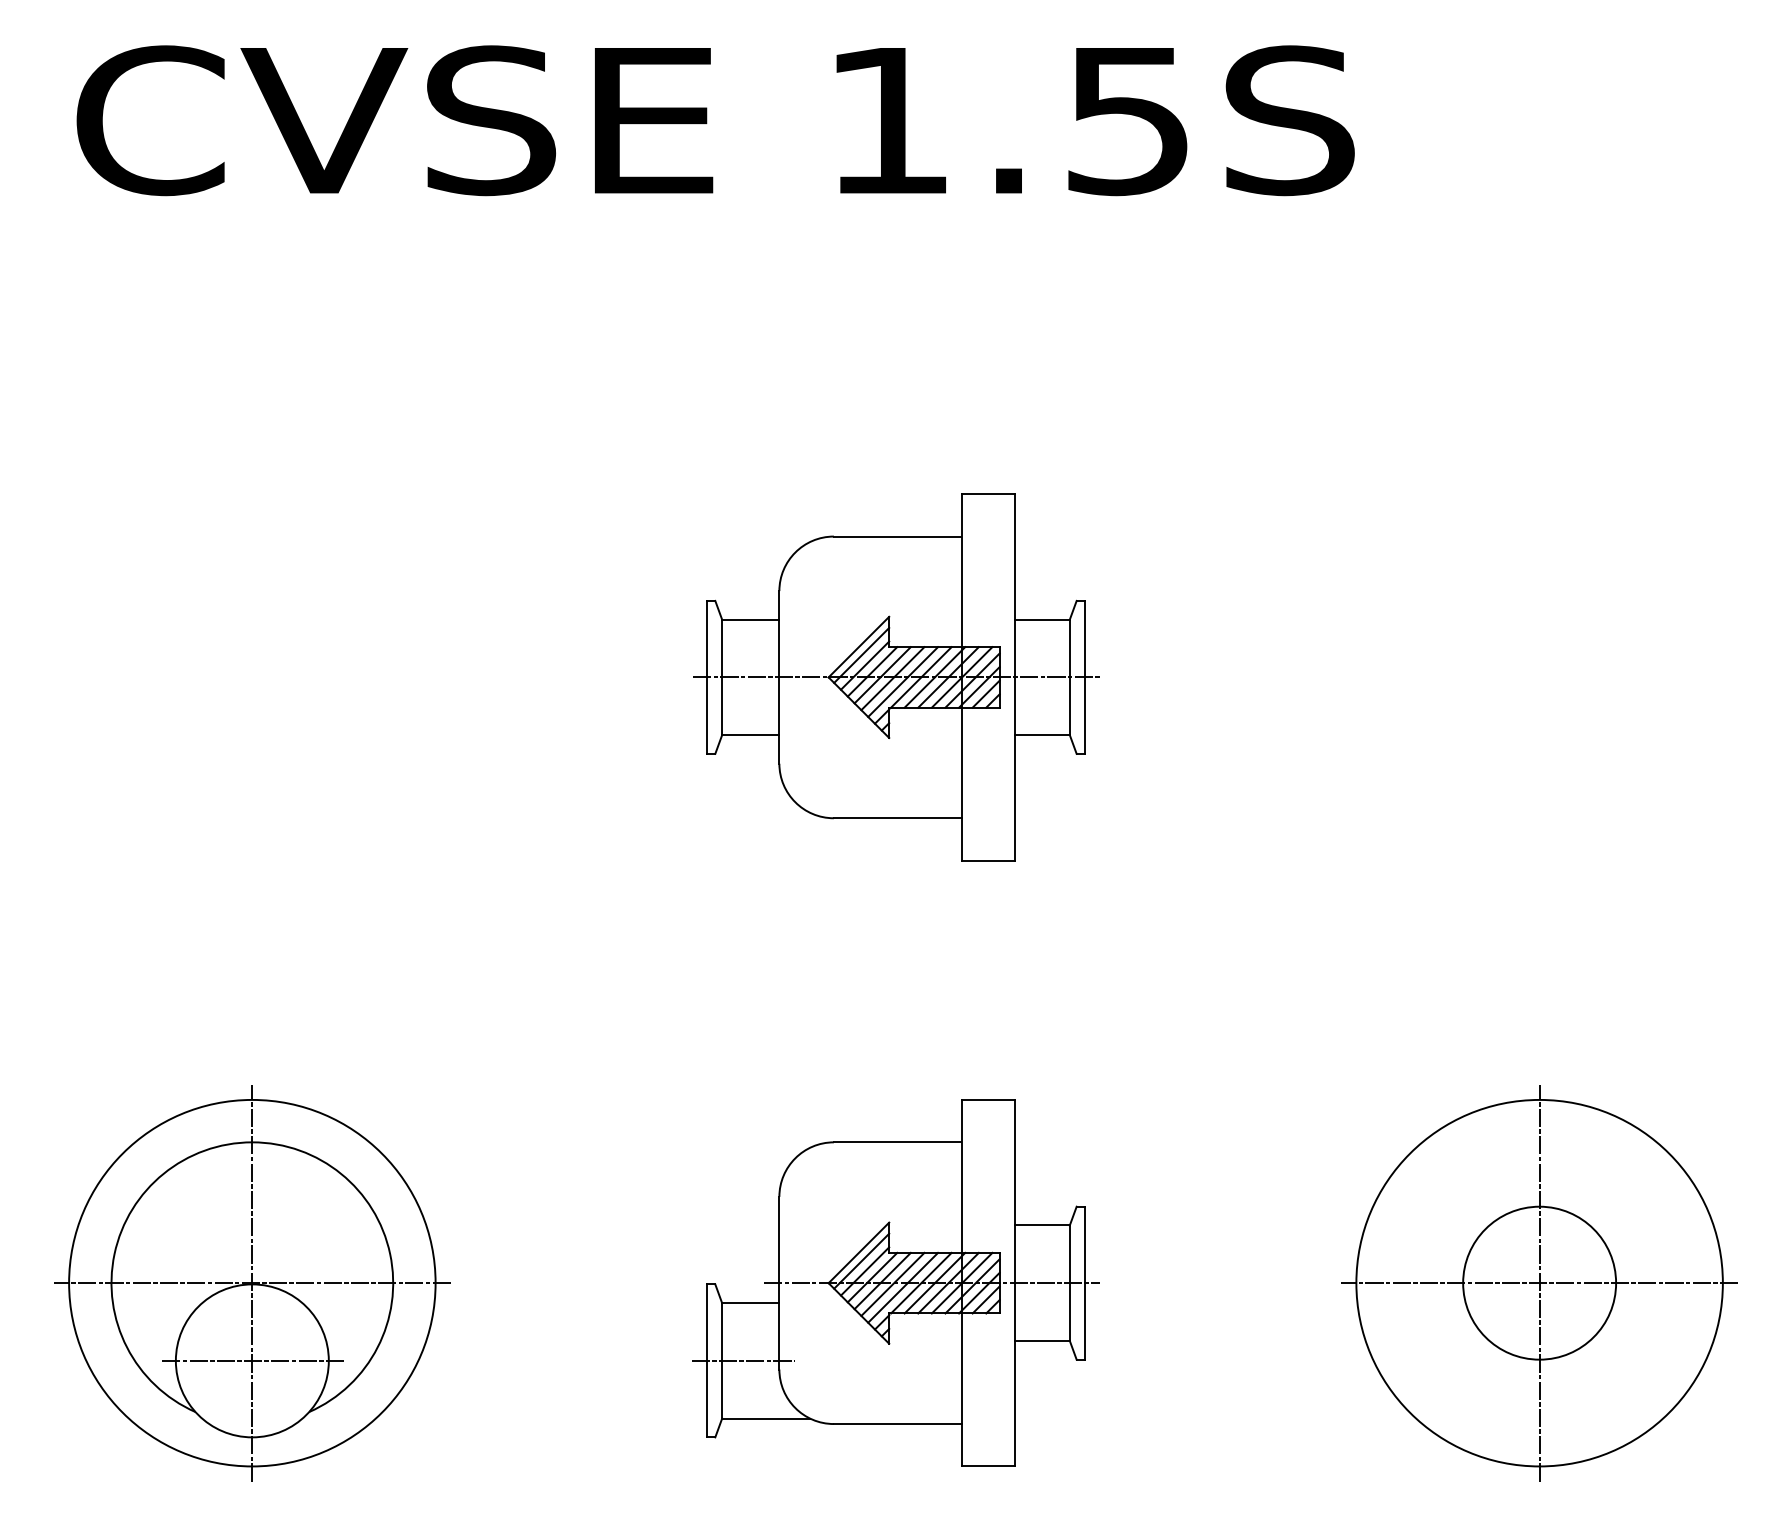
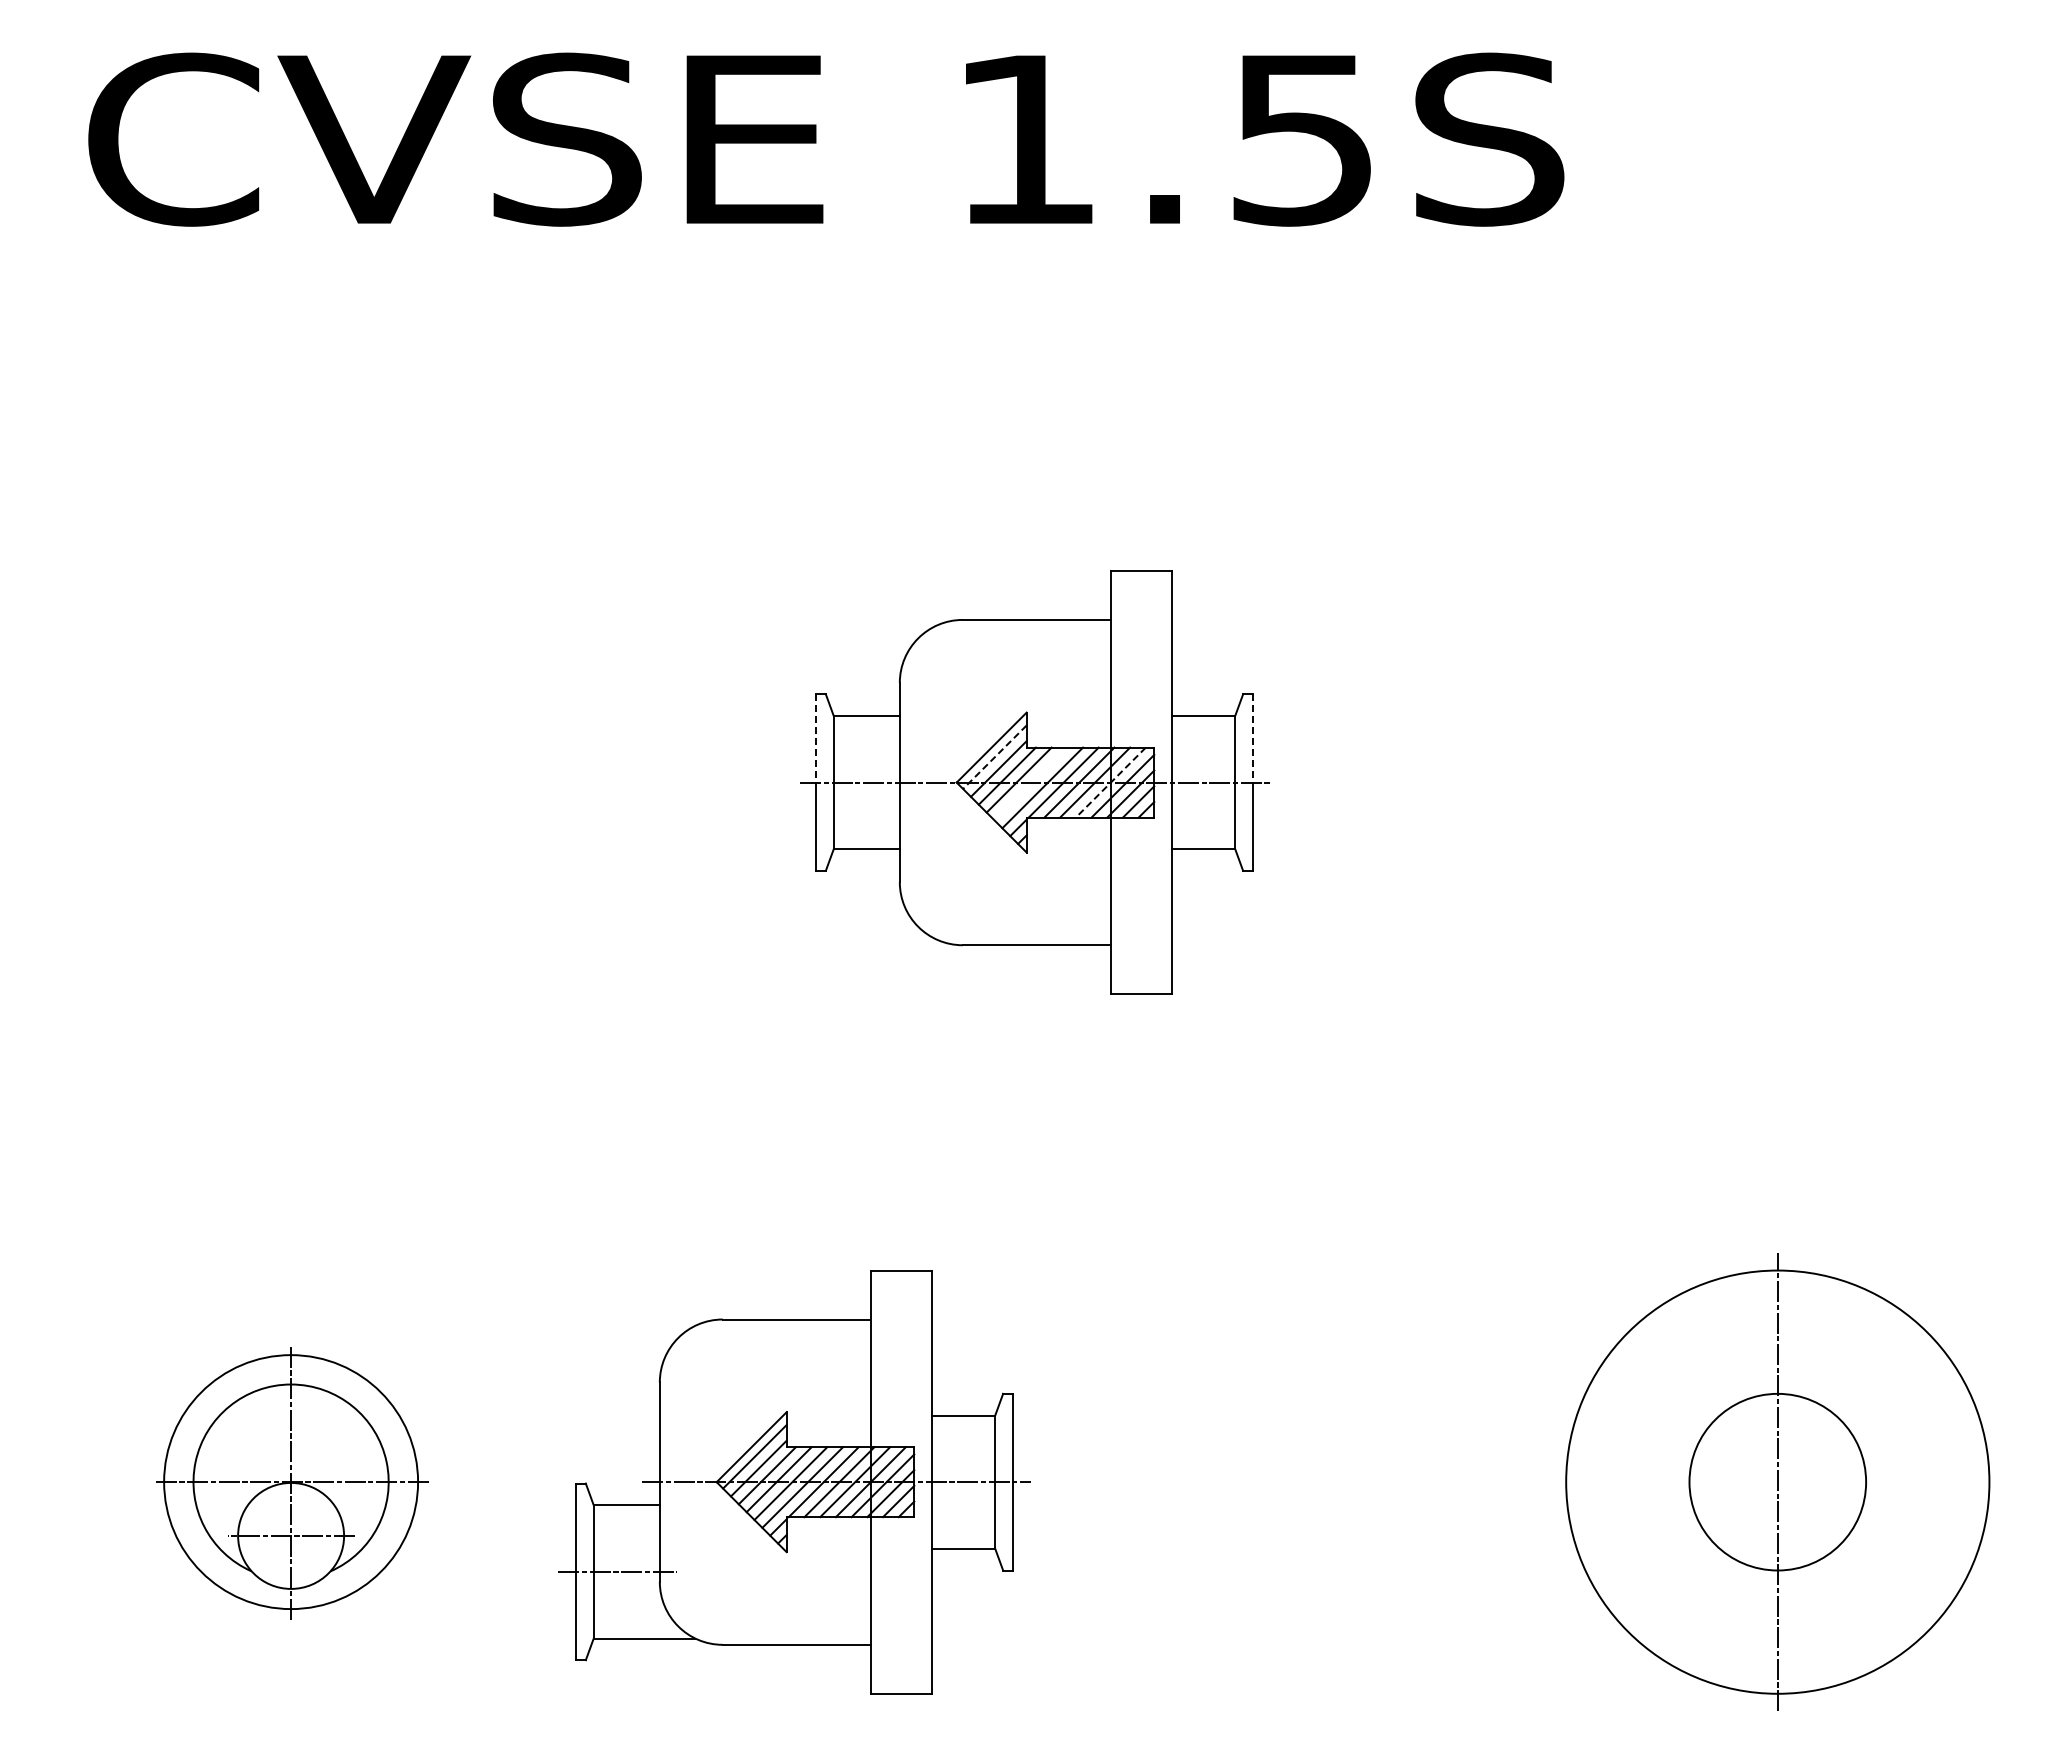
line: (706, 639) -> (815, 738), solid -> dashed
line: (1085, 639) -> (1253, 738), solid -> dashed
line: (861, 655) -> (994, 757), solid -> dashed
line: (961, 677) -> (1110, 782), solid -> dashed
line: (892, 678) -> (1030, 783), removed
part: (251, 1282) -> (290, 1481), size x0.6
part: (896, 1283) -> (794, 1482), moved
line: (1539, 1283) -> (1777, 1482), removed

